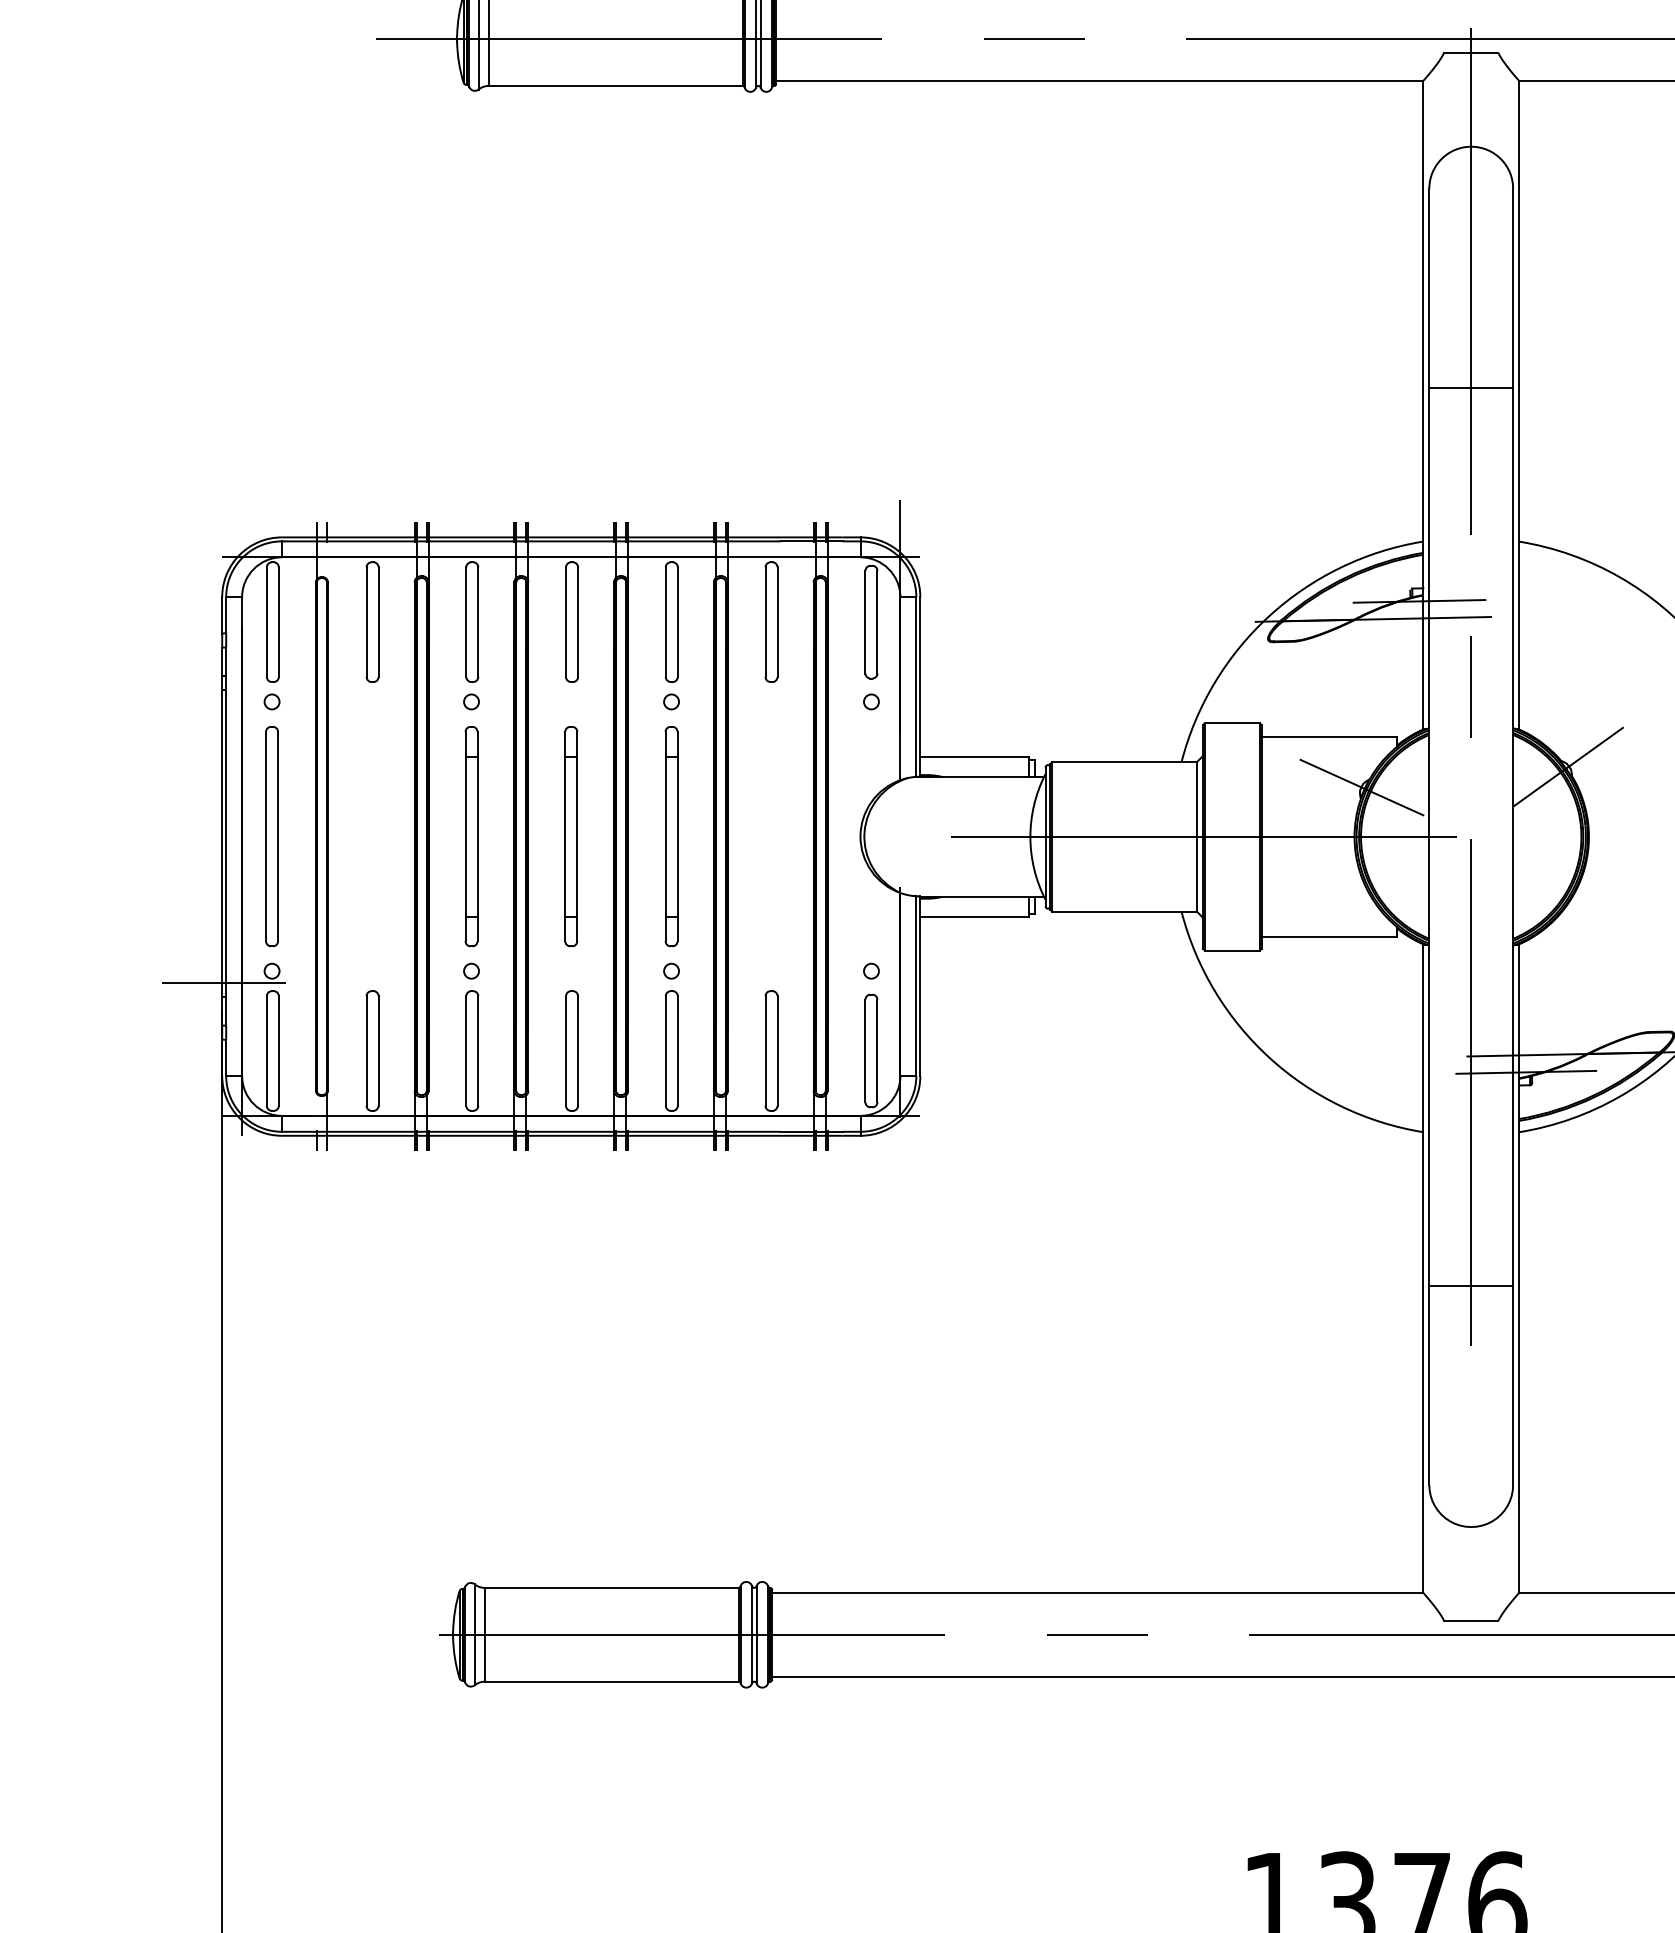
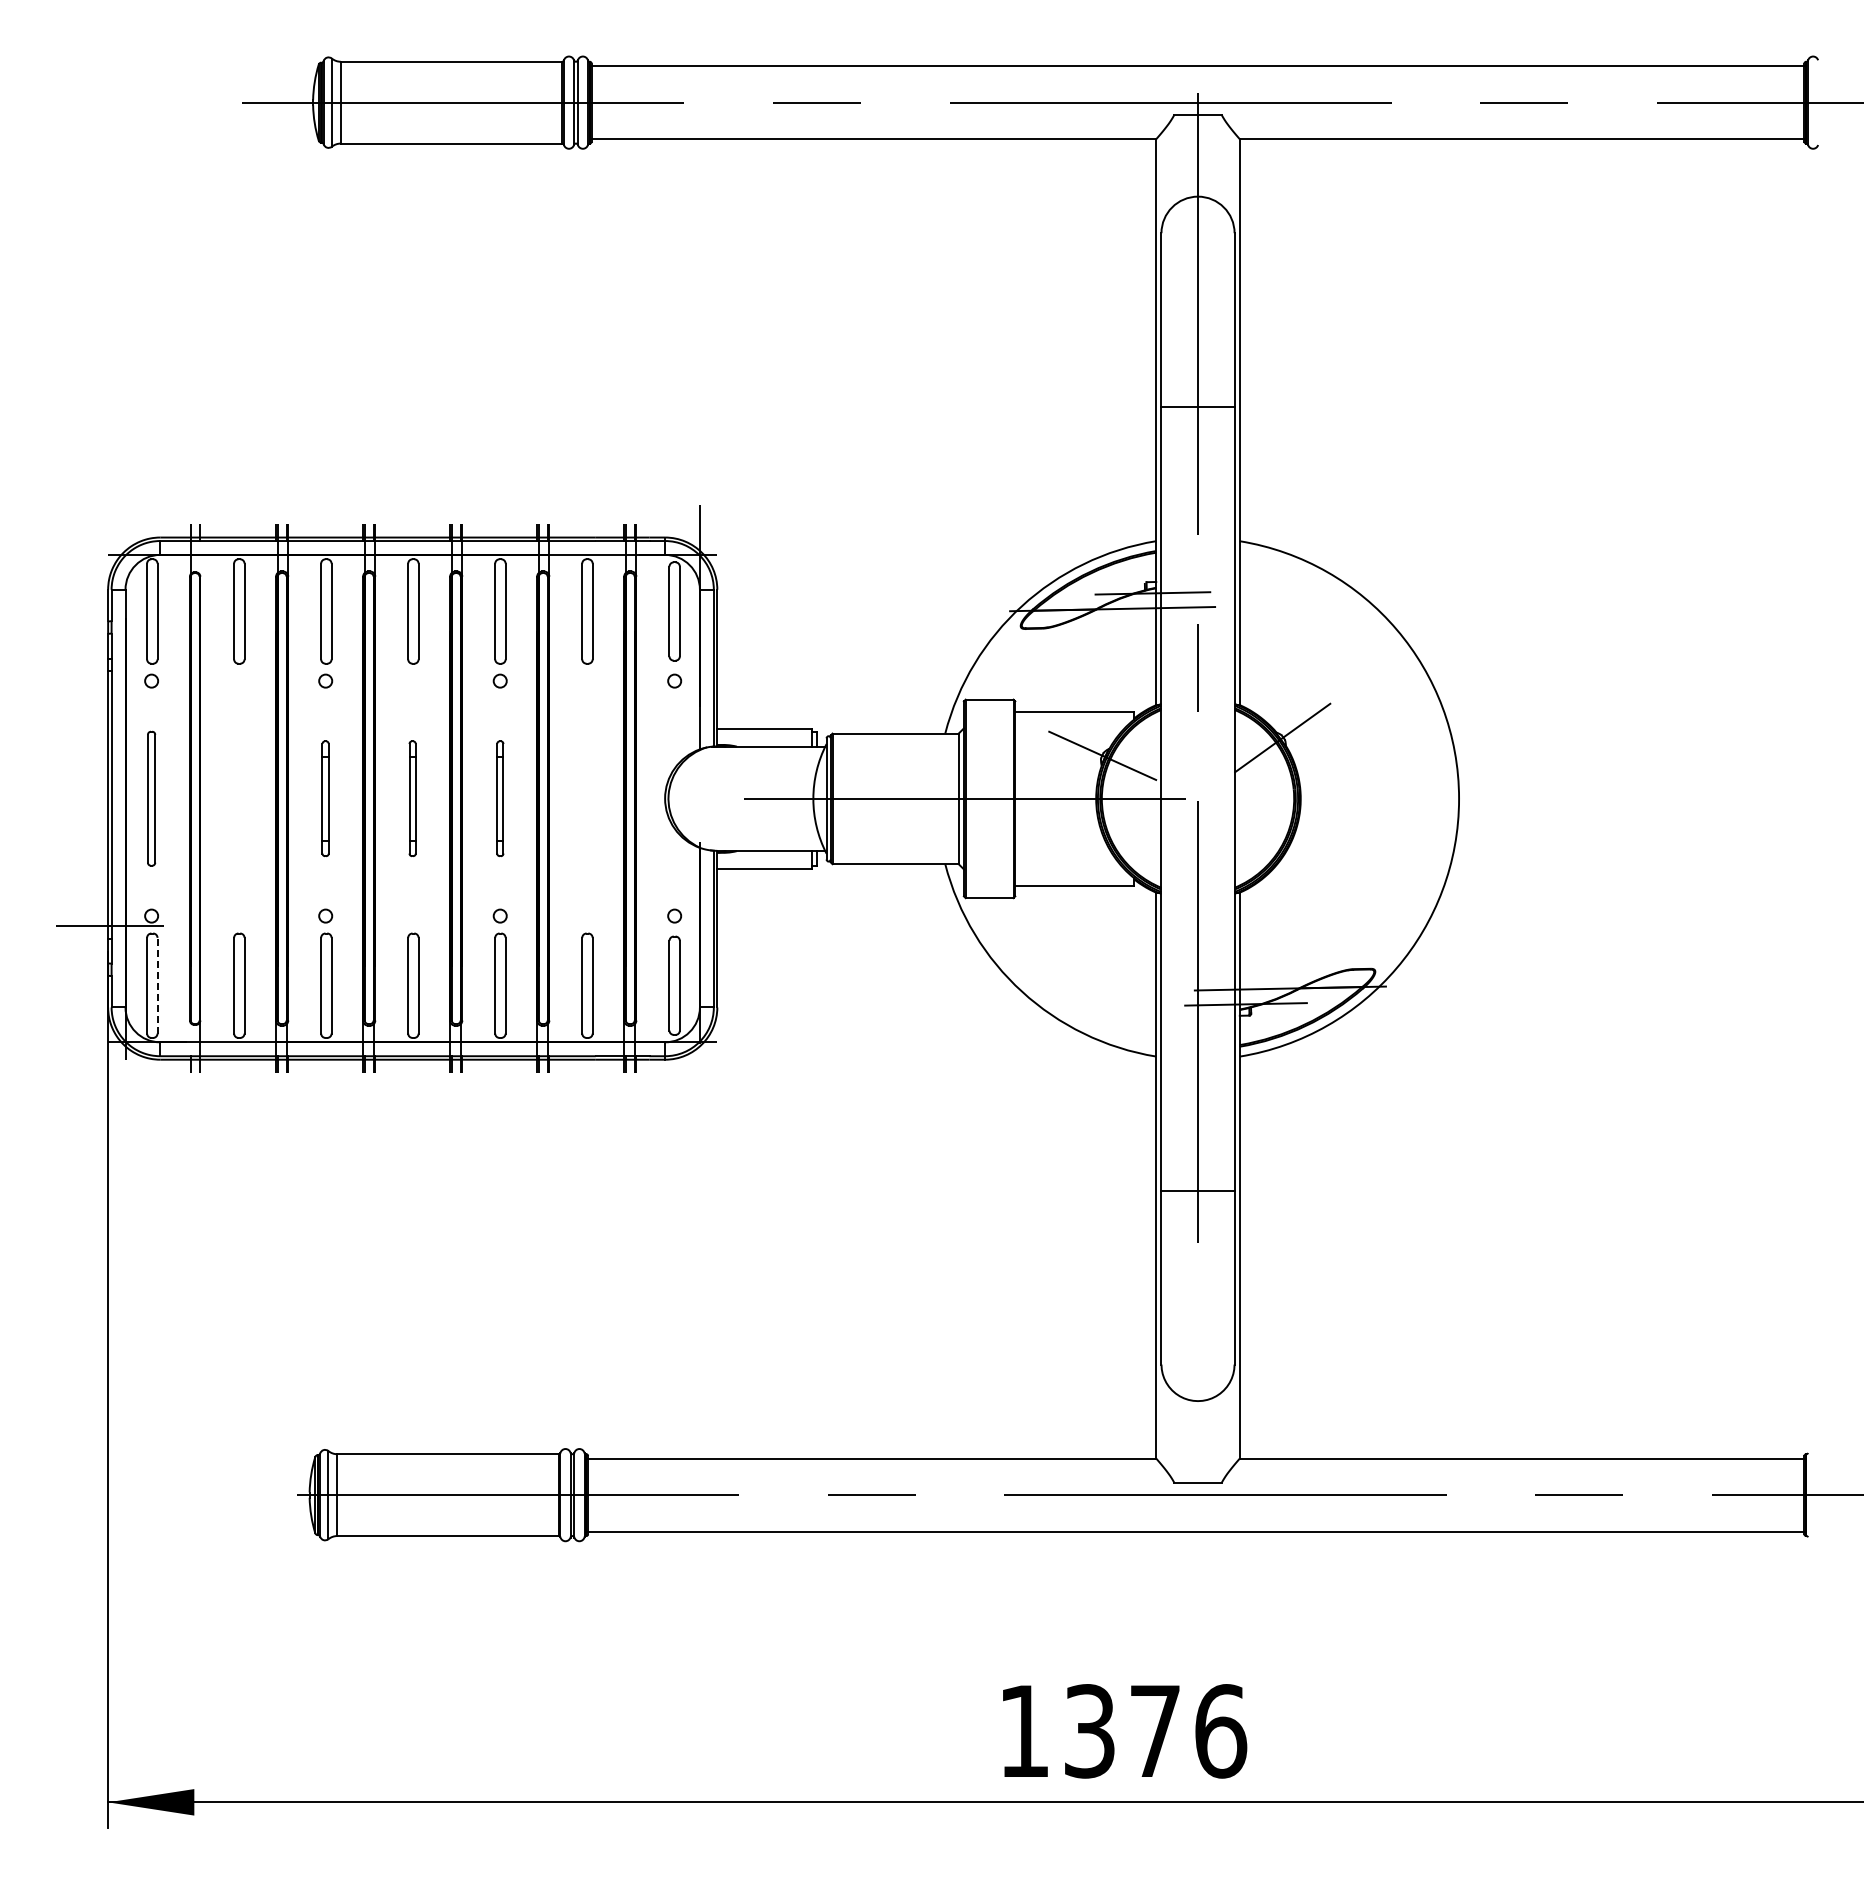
part: (271, 836) -> (151, 798), size x0.7
part: (471, 836) -> (325, 798), size x0.6
part: (571, 836) -> (412, 798), size x0.6
part: (671, 836) -> (500, 798), size x0.6
line: (278, 1050) -> (157, 985), solid -> dashed

